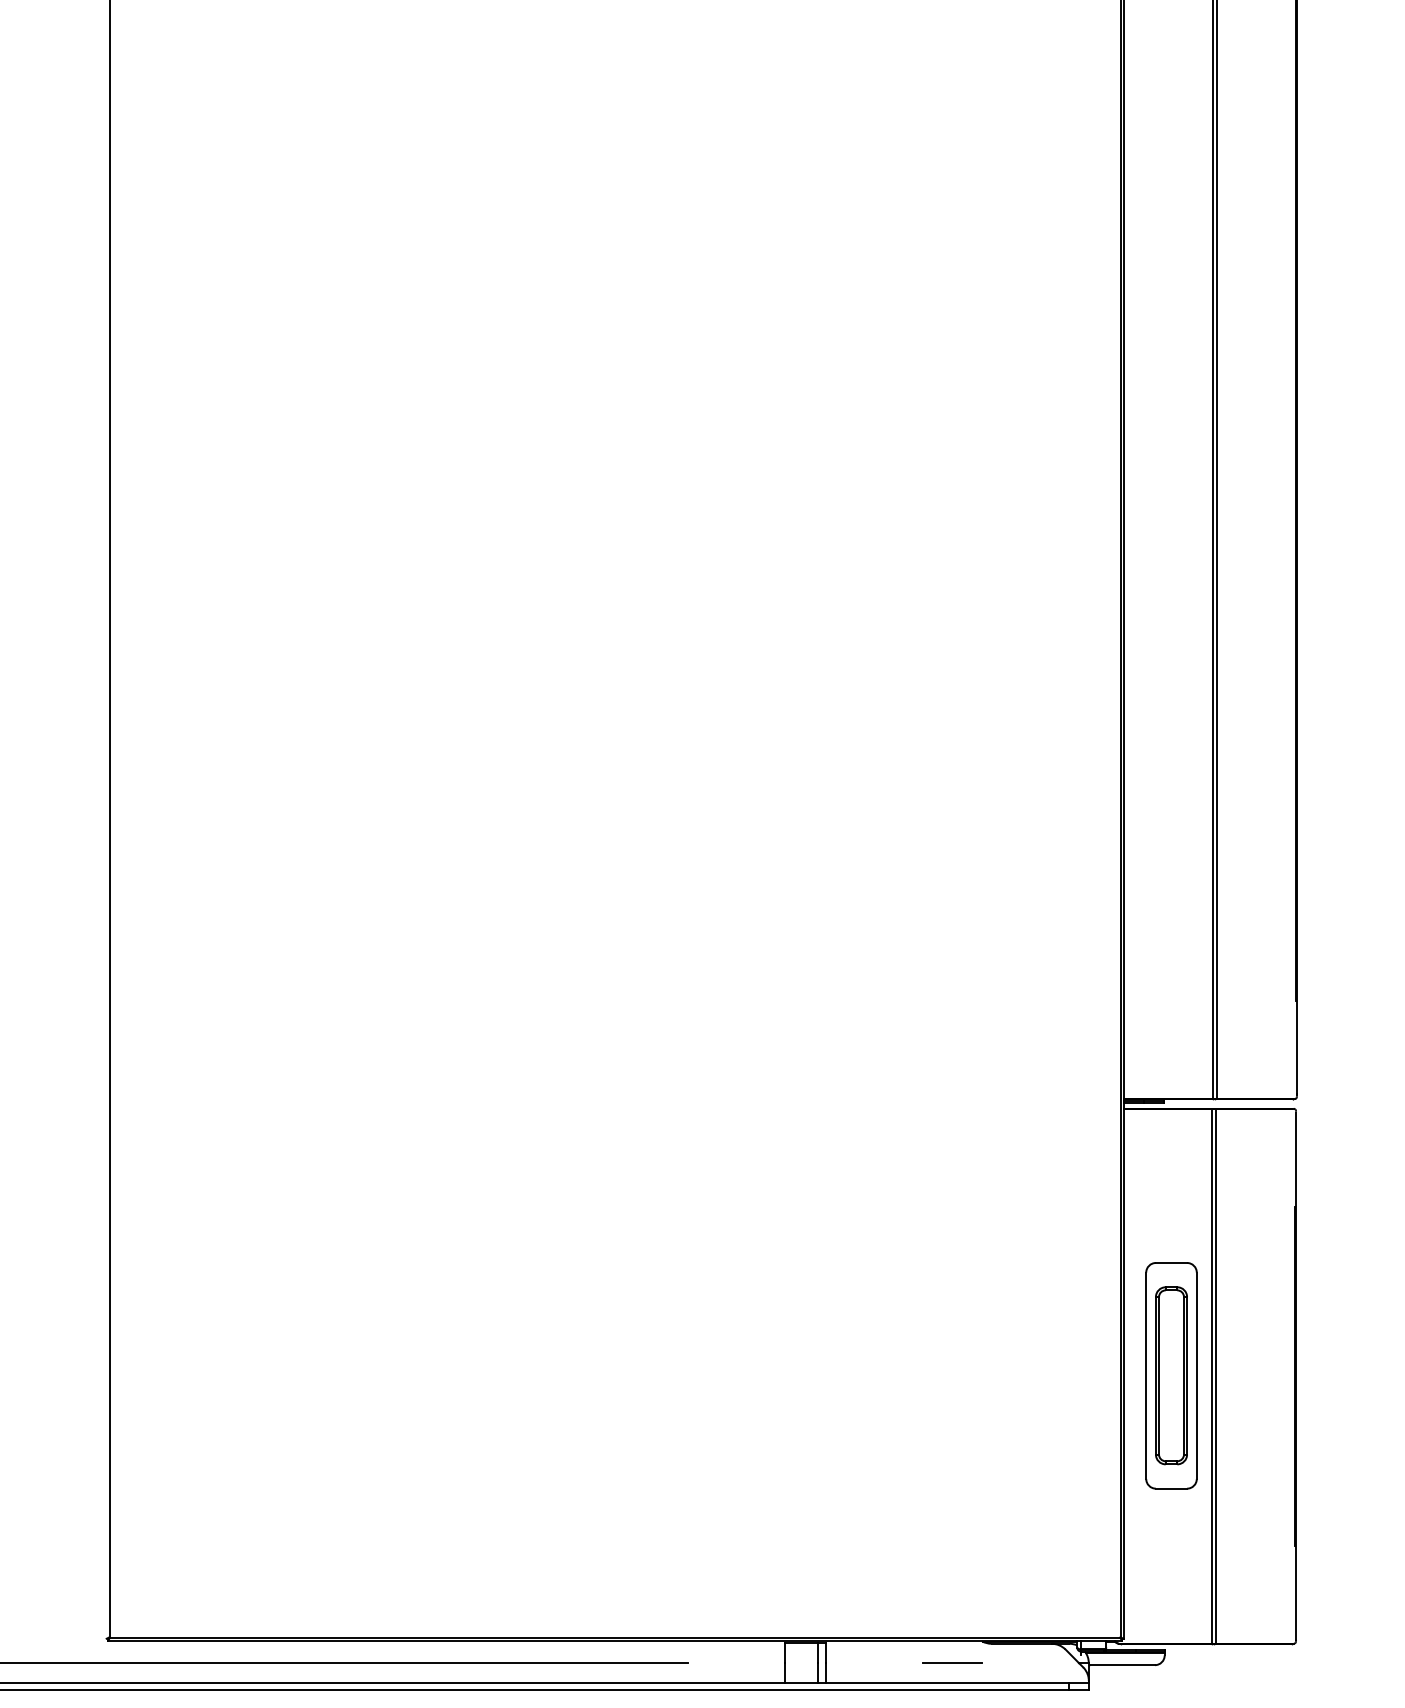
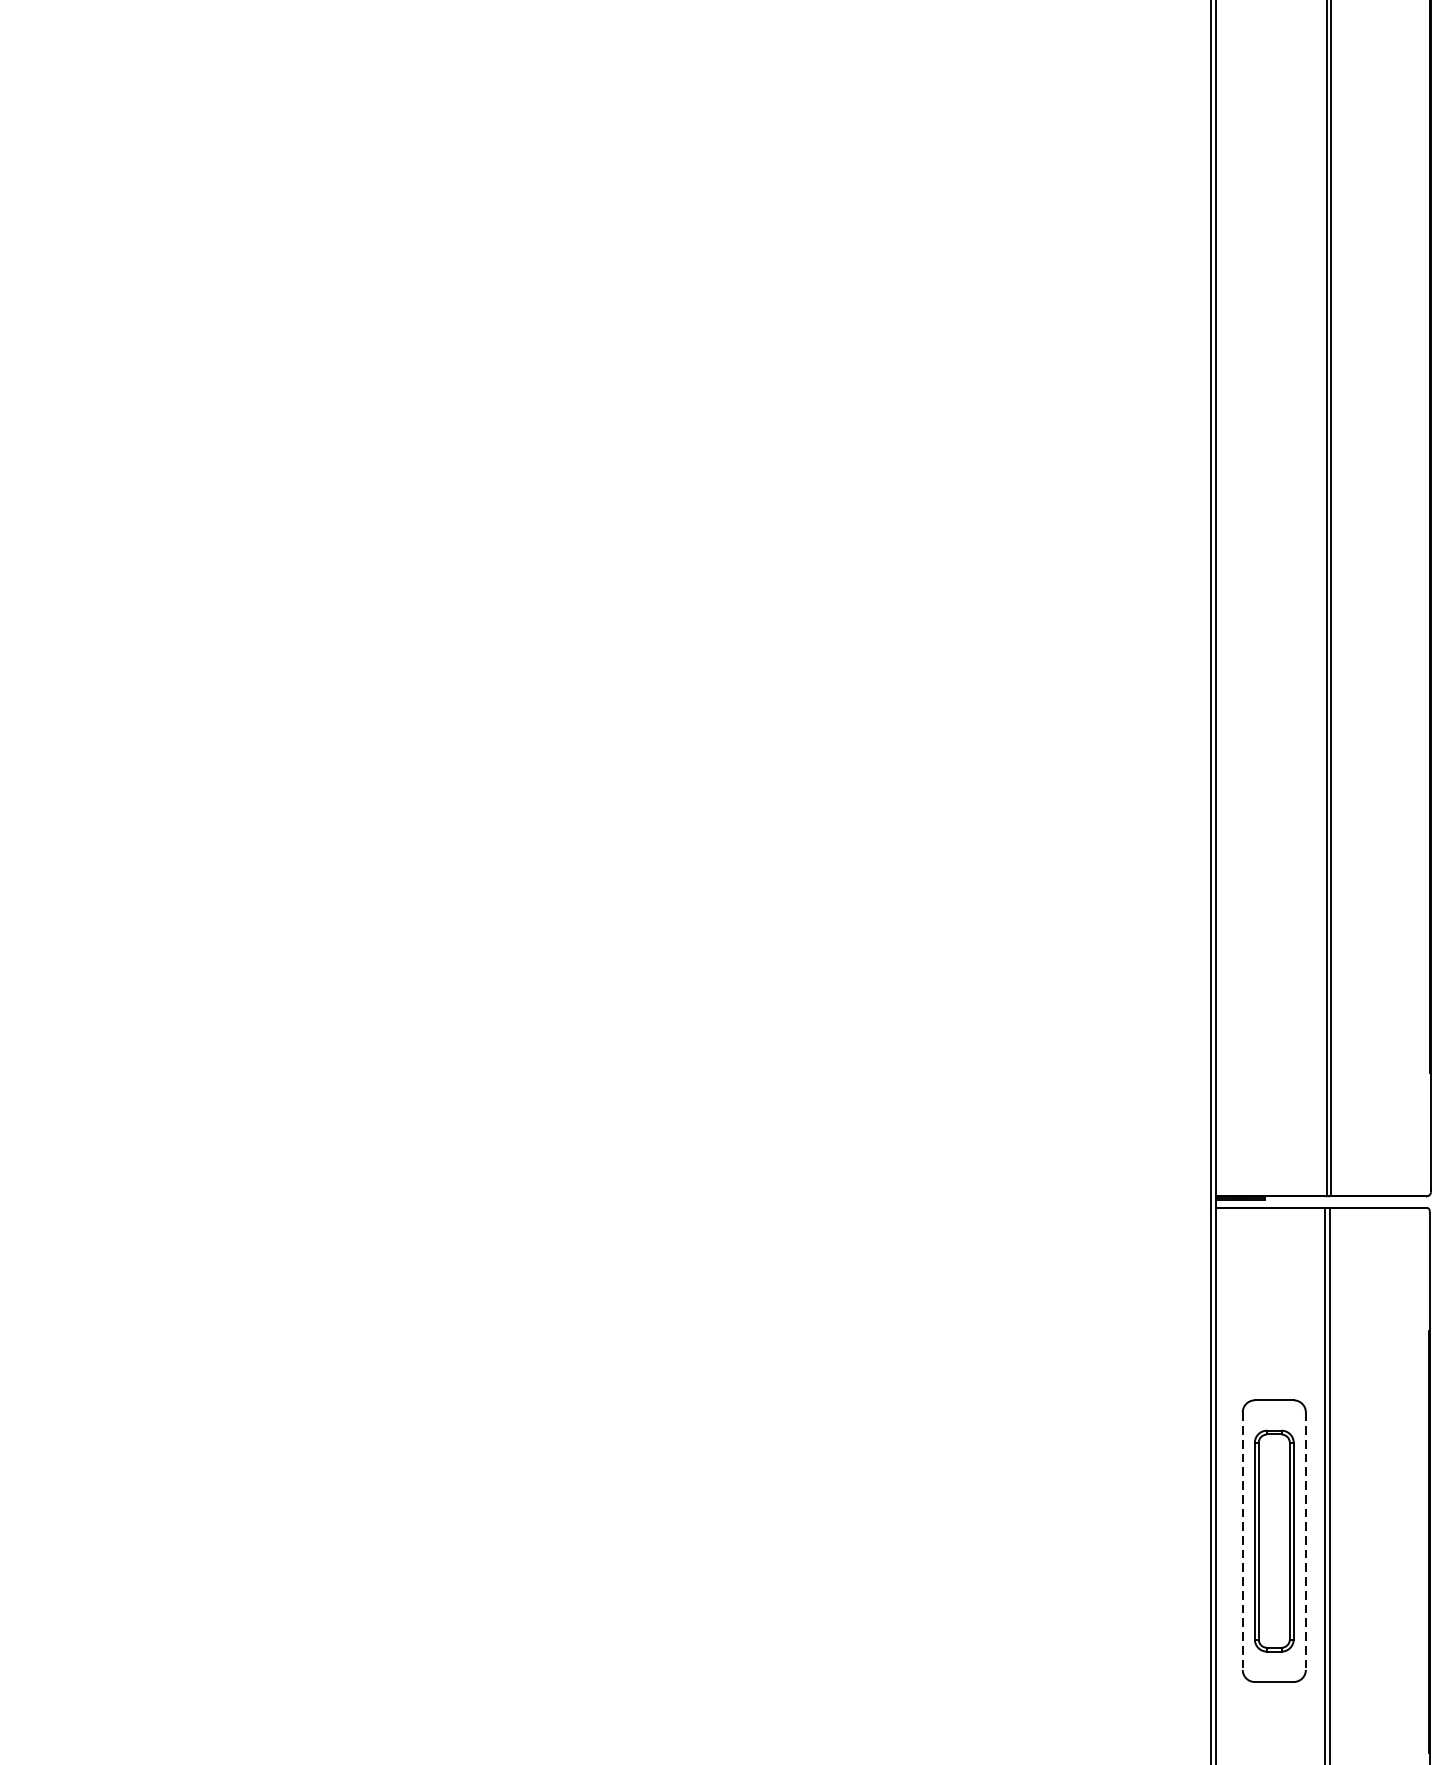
line: (1146, 1376) -> (1243, 1542), solid -> dashed
line: (1196, 1376) -> (1305, 1542), solid -> dashed

